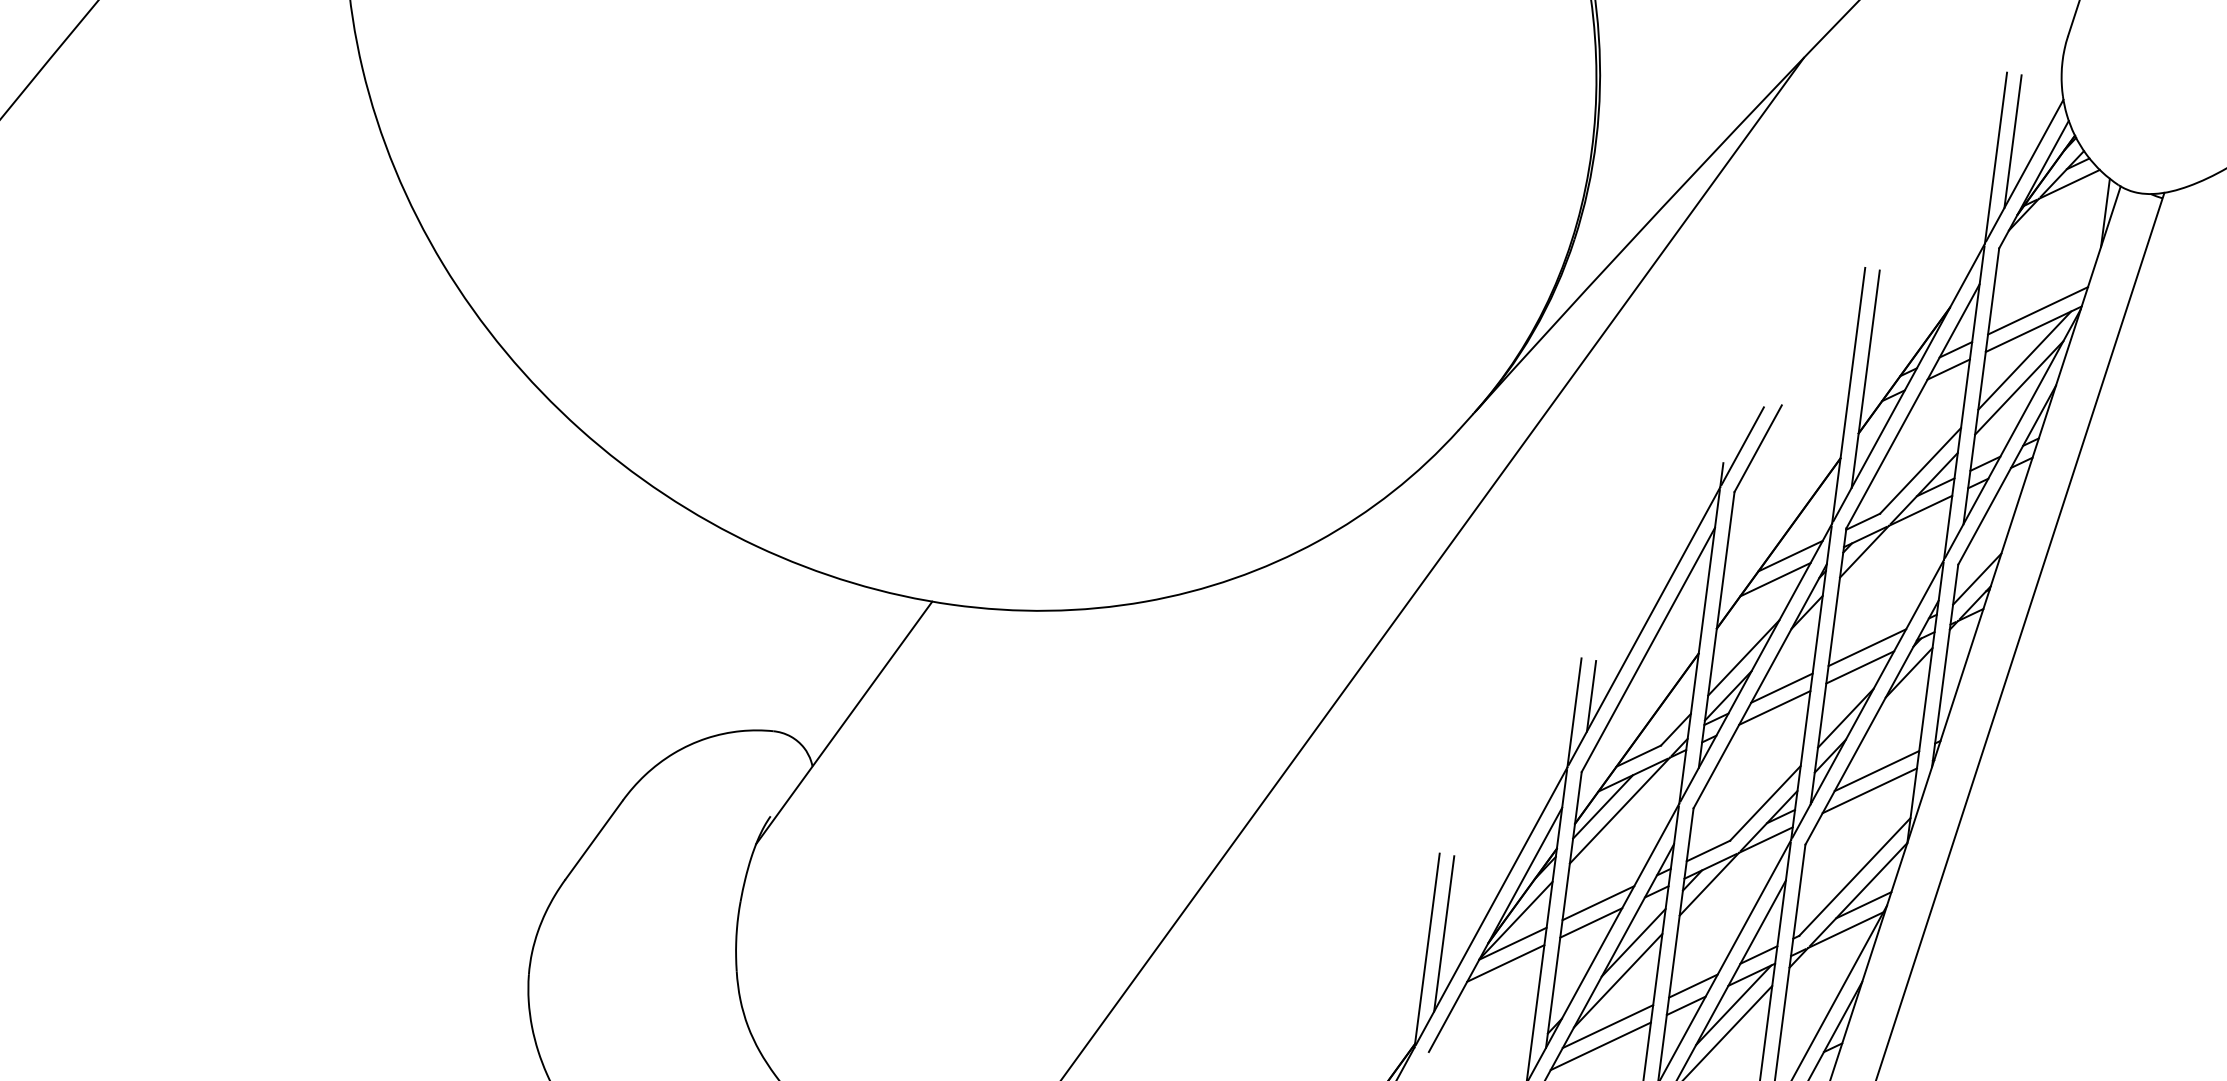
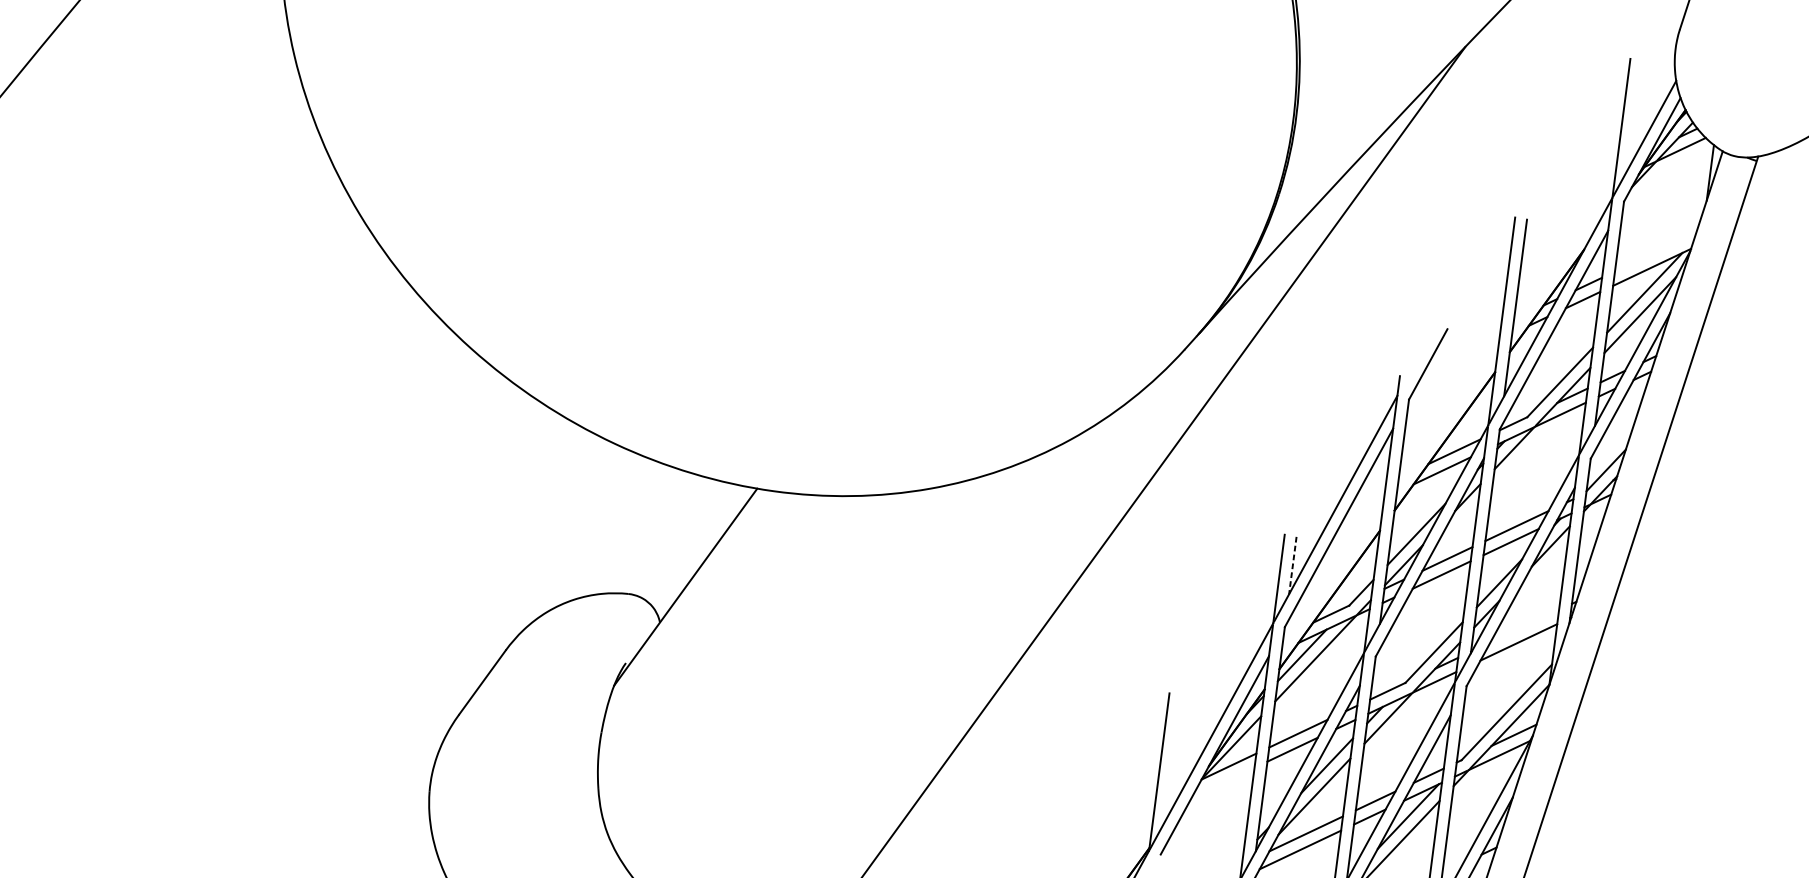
line: (2012, 141) -> (1634, 114), removed
line: (2038, 310) -> (1655, 252), removed
line: (1742, 445) -> (1415, 361), removed
line: (1591, 696) -> (1292, 565), solid -> dashed
line: (1876, 771) -> (1524, 626), removed
line: (1444, 933) -> (1173, 758), removed
line: (1505, 963) -> (1222, 782), removed

